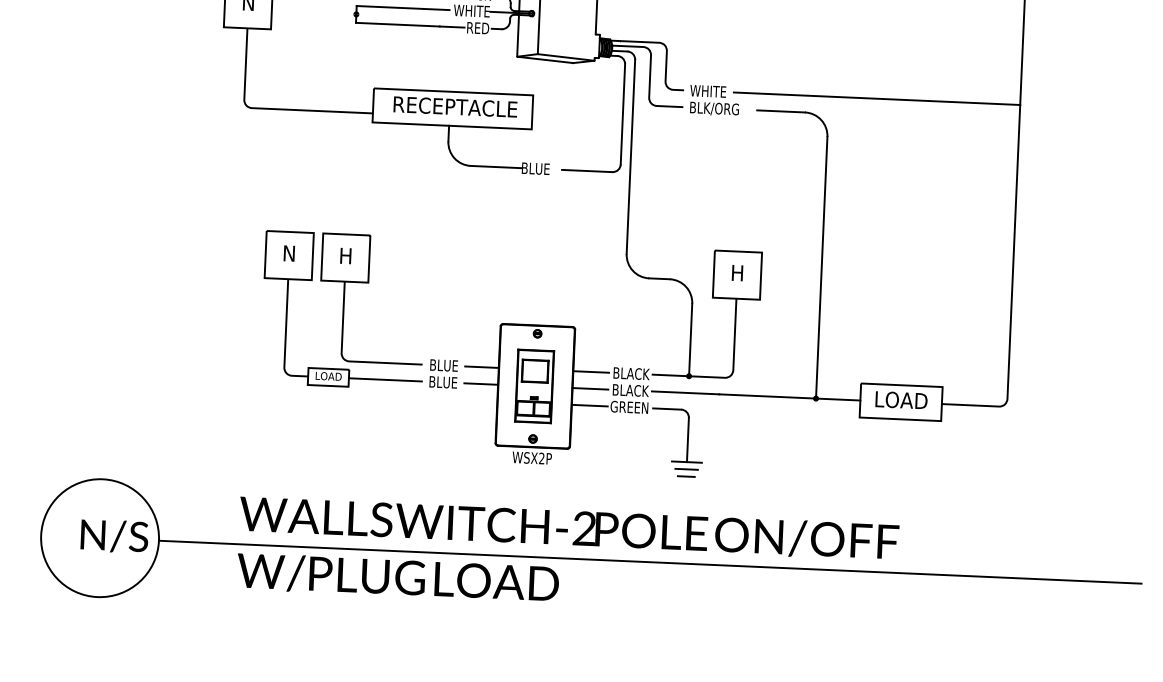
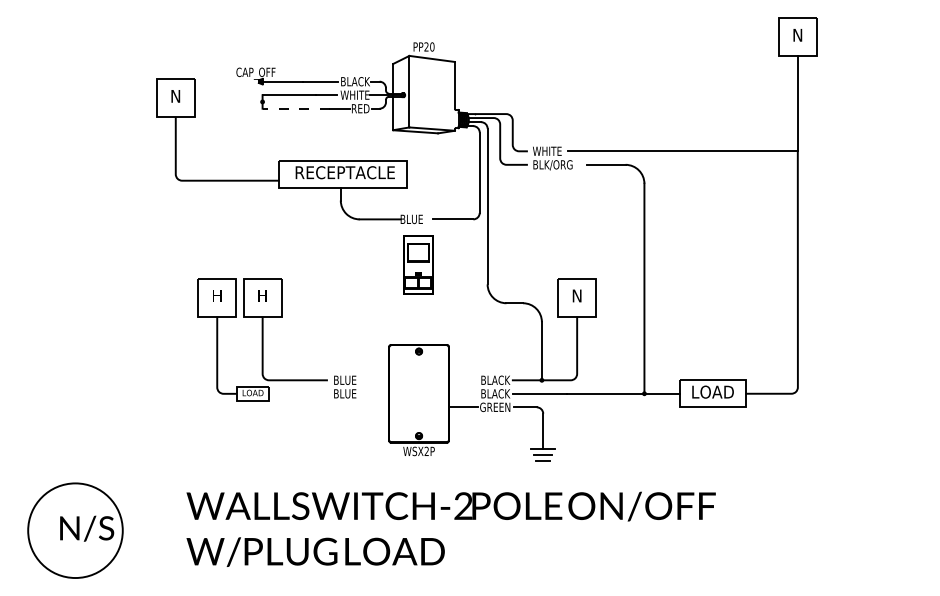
line: (398, 24) -> (296, 108), solid -> dashed
text: (288, 252) -> (216, 295), N -> H
text: (736, 272) -> (576, 295), H -> N
line: (481, 367) -> (375, 380), removed
line: (590, 372) -> (462, 380), removed
line: (385, 379) -> (298, 393), removed
line: (481, 383) -> (375, 393), removed
part: (534, 385) -> (418, 264), moved
line: (589, 388) -> (462, 393), removed
line: (649, 561) -> (516, 530), removed

